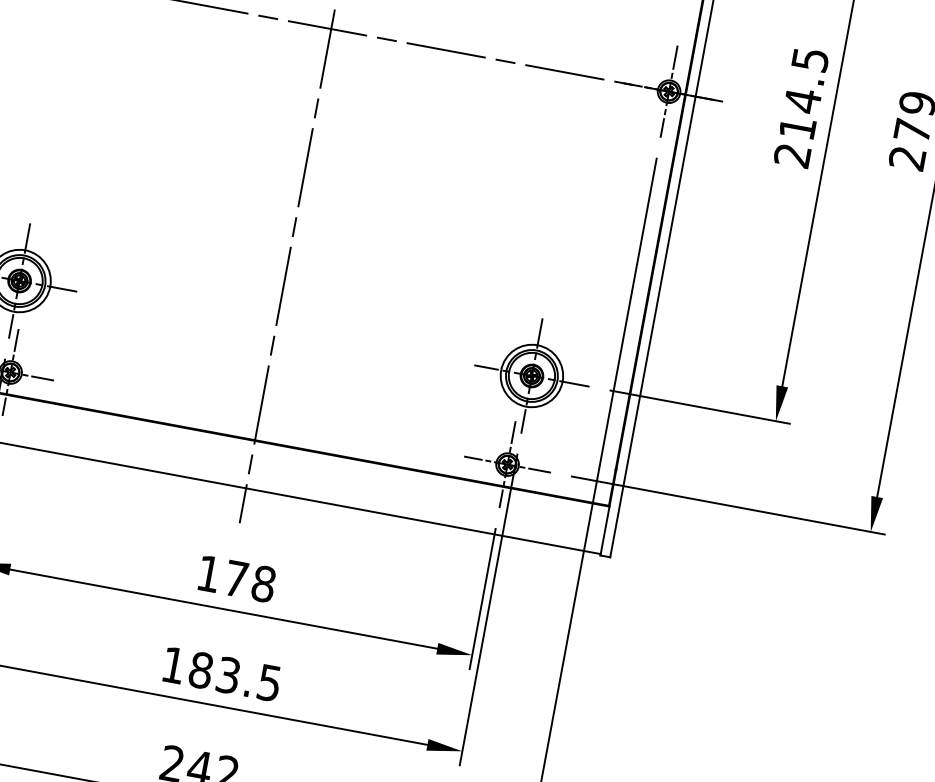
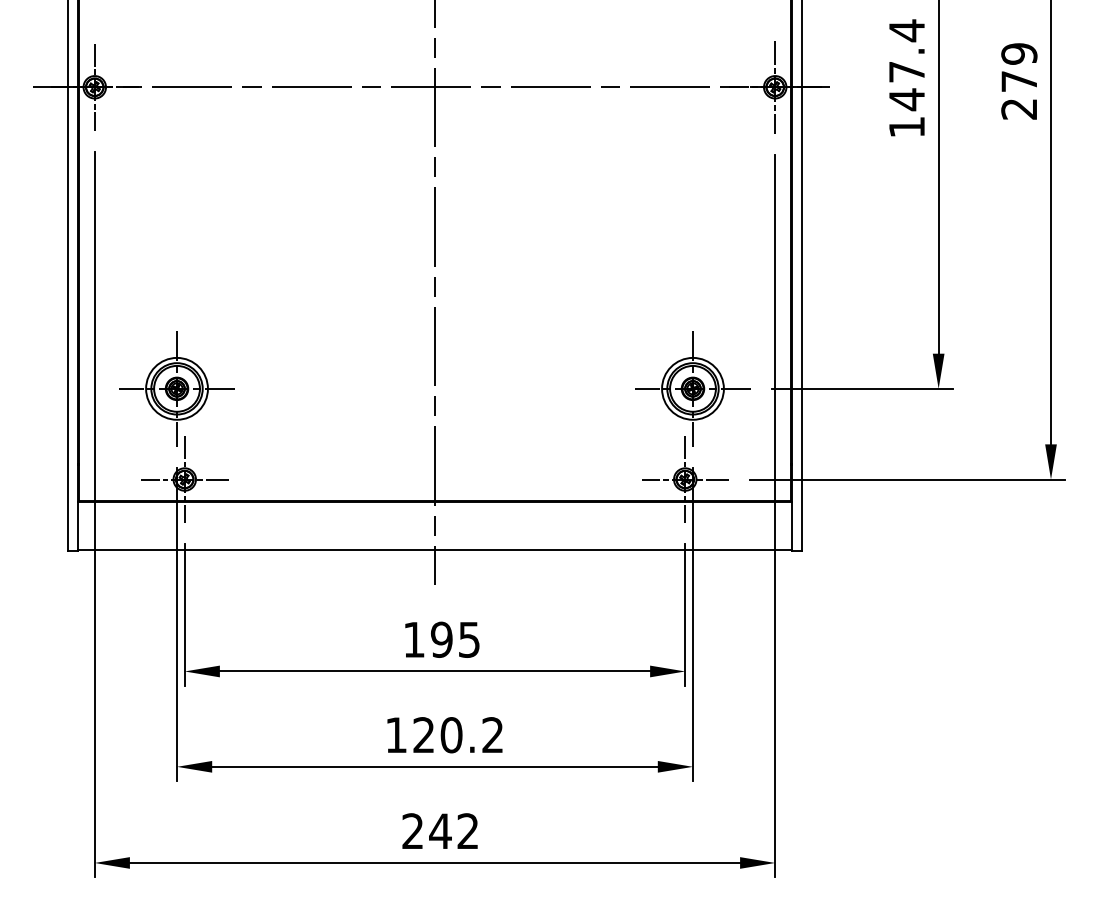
text: (801, 107) -> (906, 78), 214.5 -> 147.4
text: (249, 581) -> (455, 639), 178 -> 195
text: (234, 676) -> (457, 735), 183.5 -> 120.2

